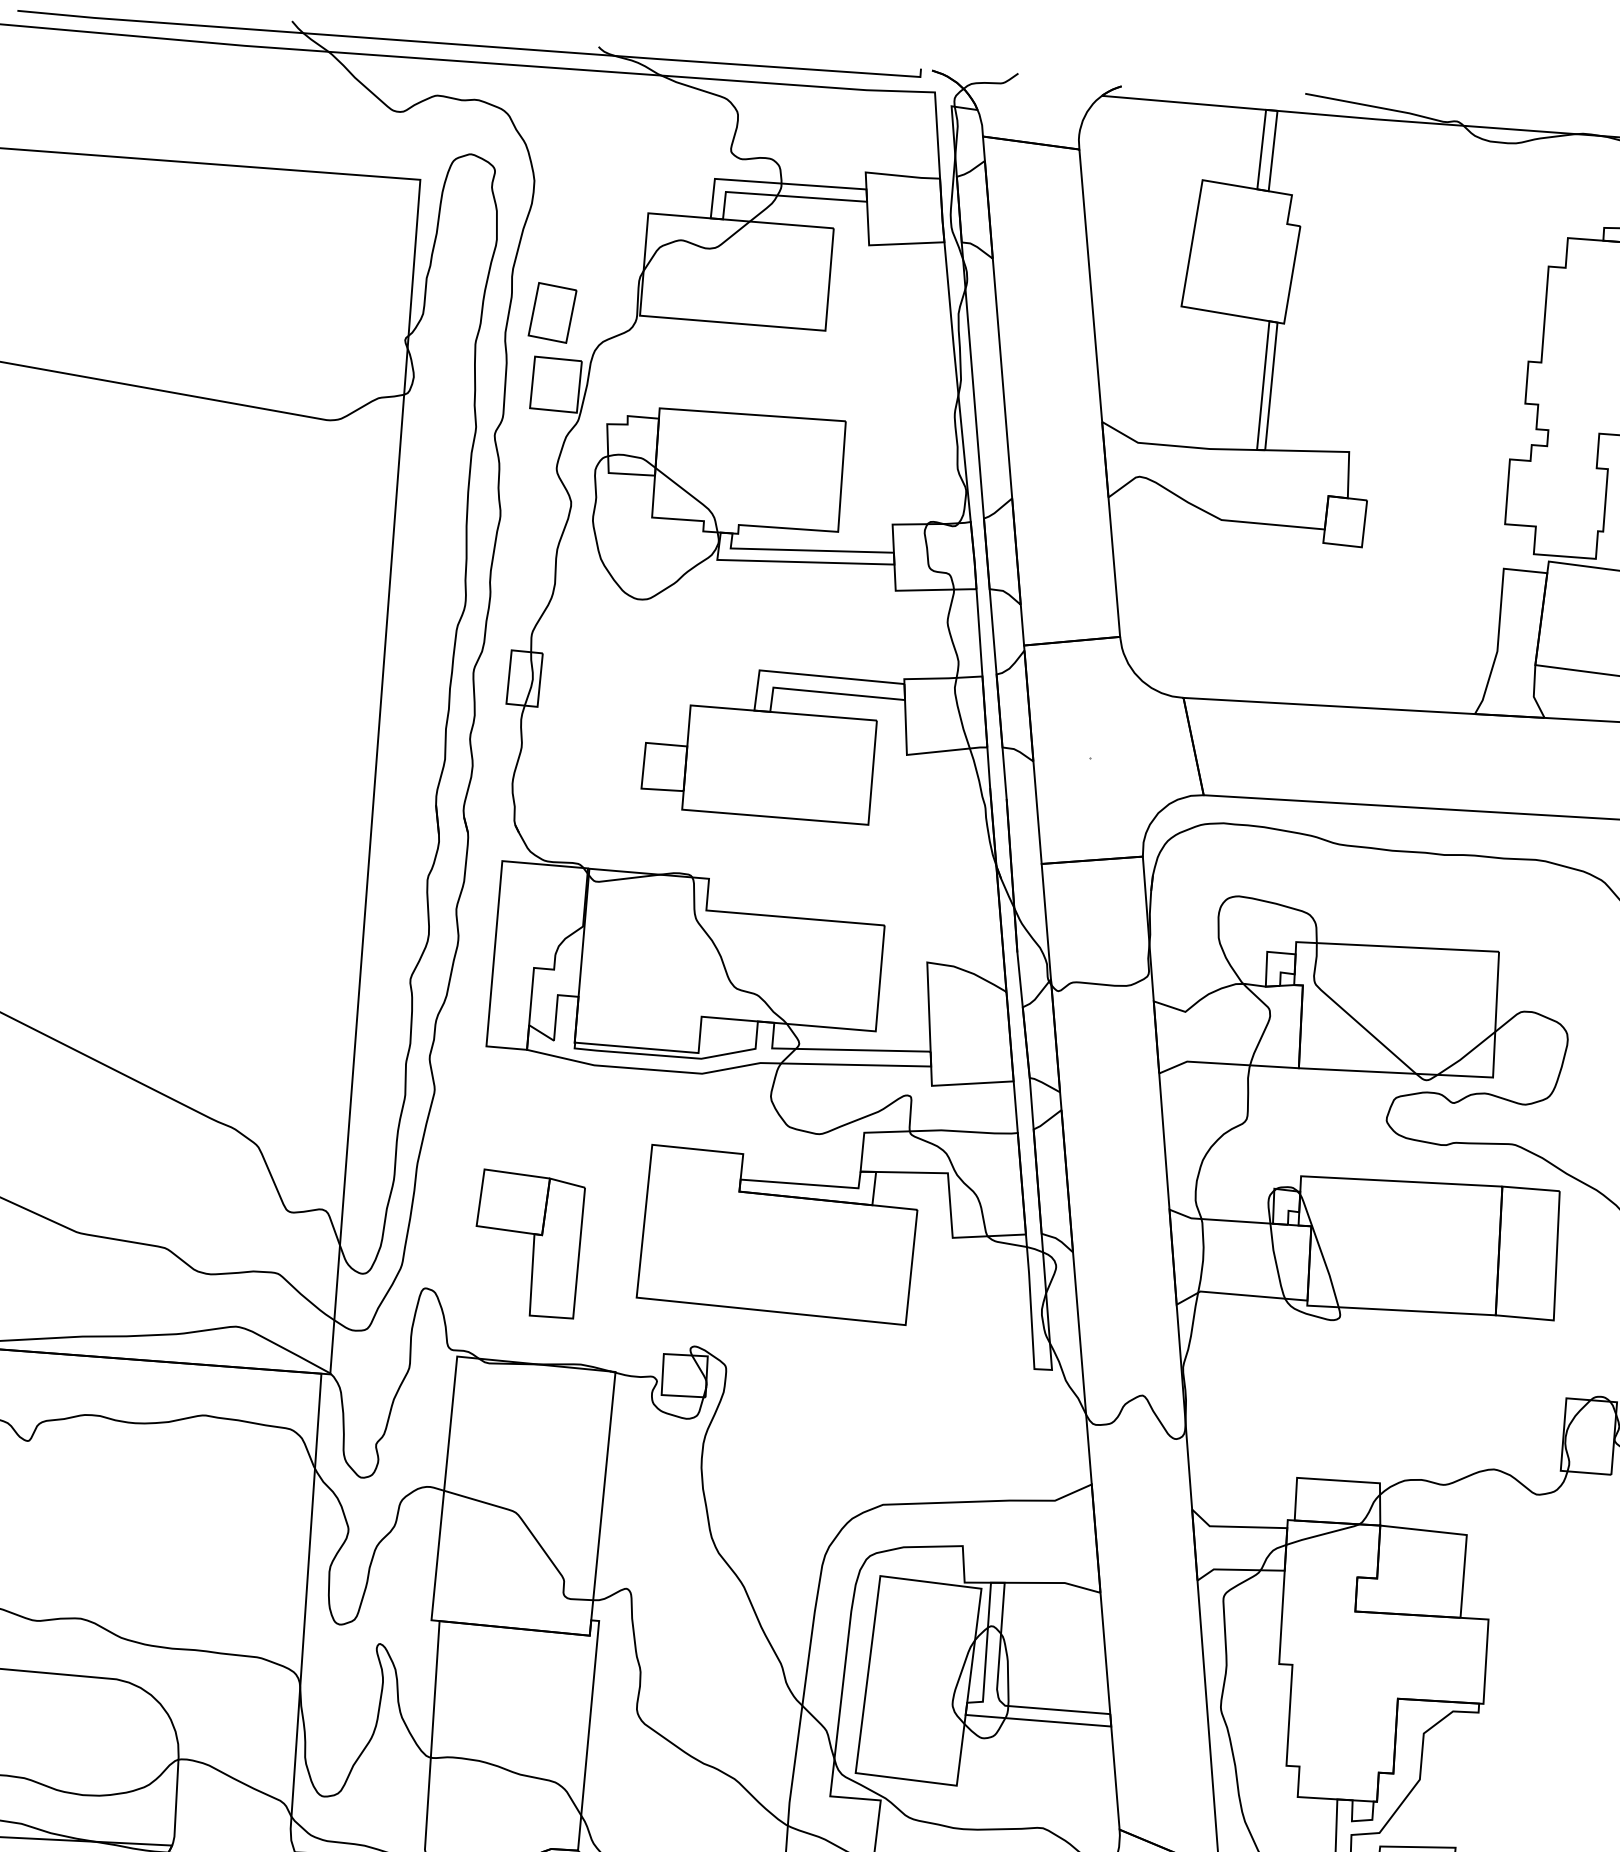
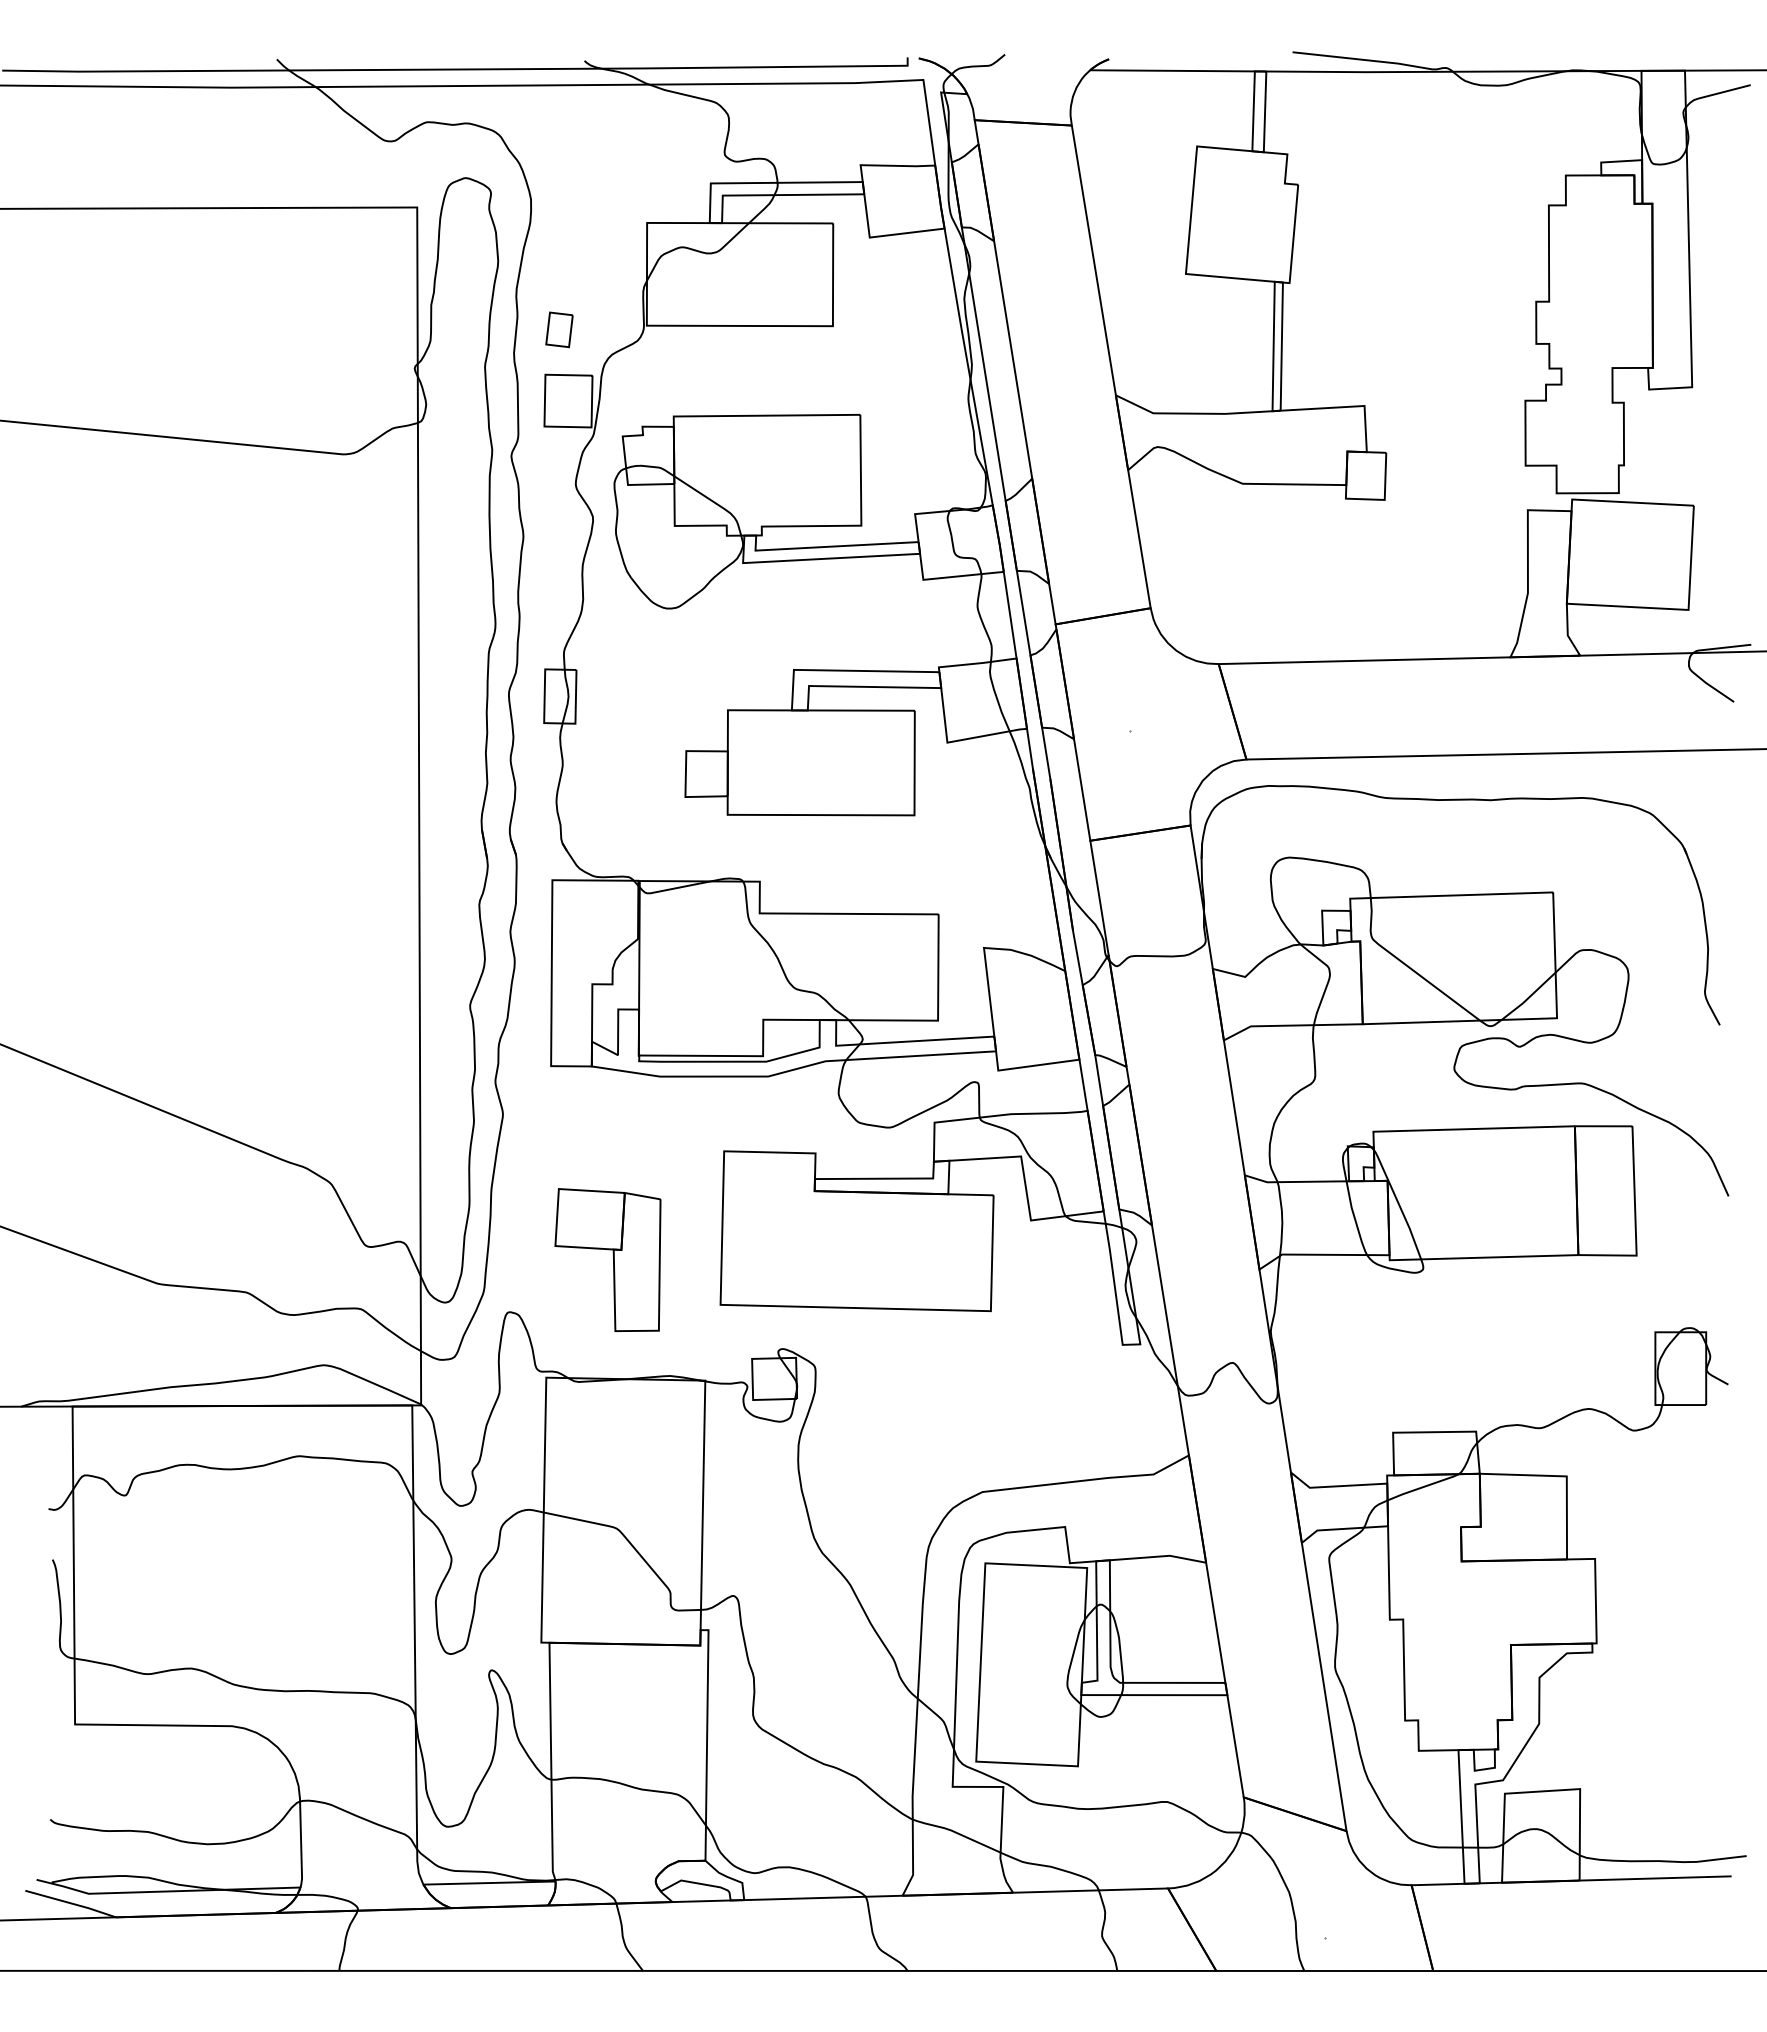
part: (552, 312) -> (559, 329), size x0.6

